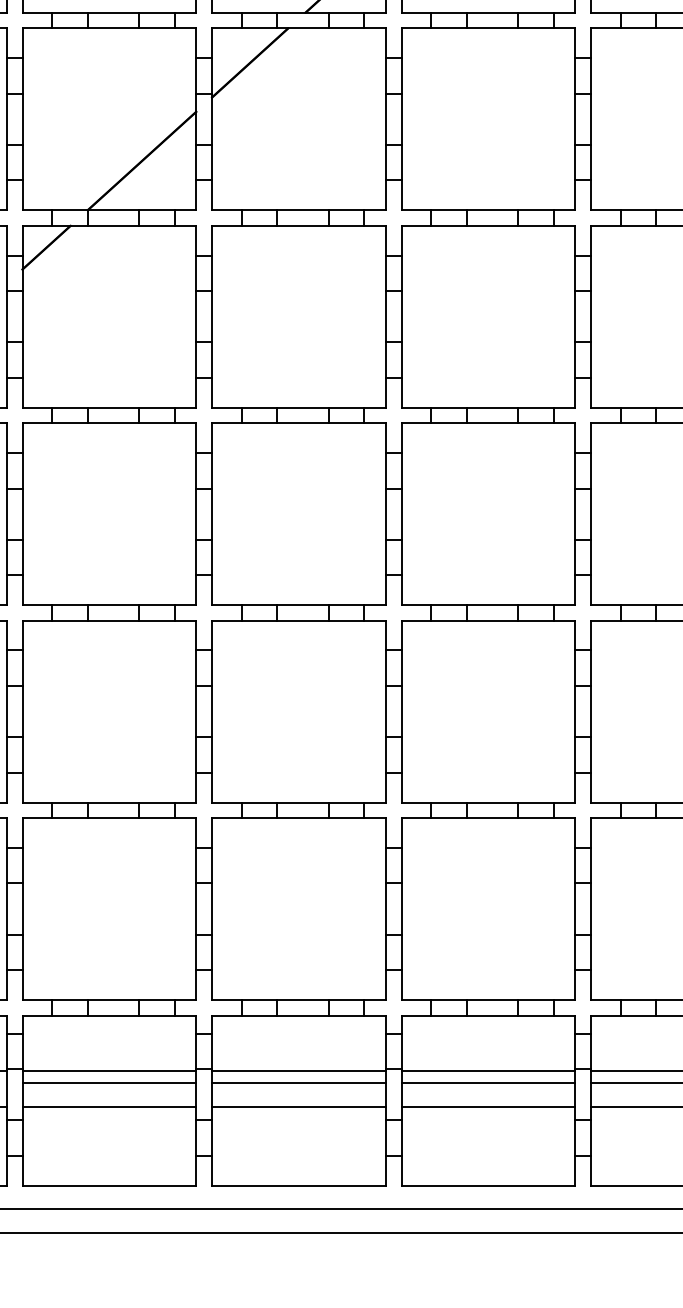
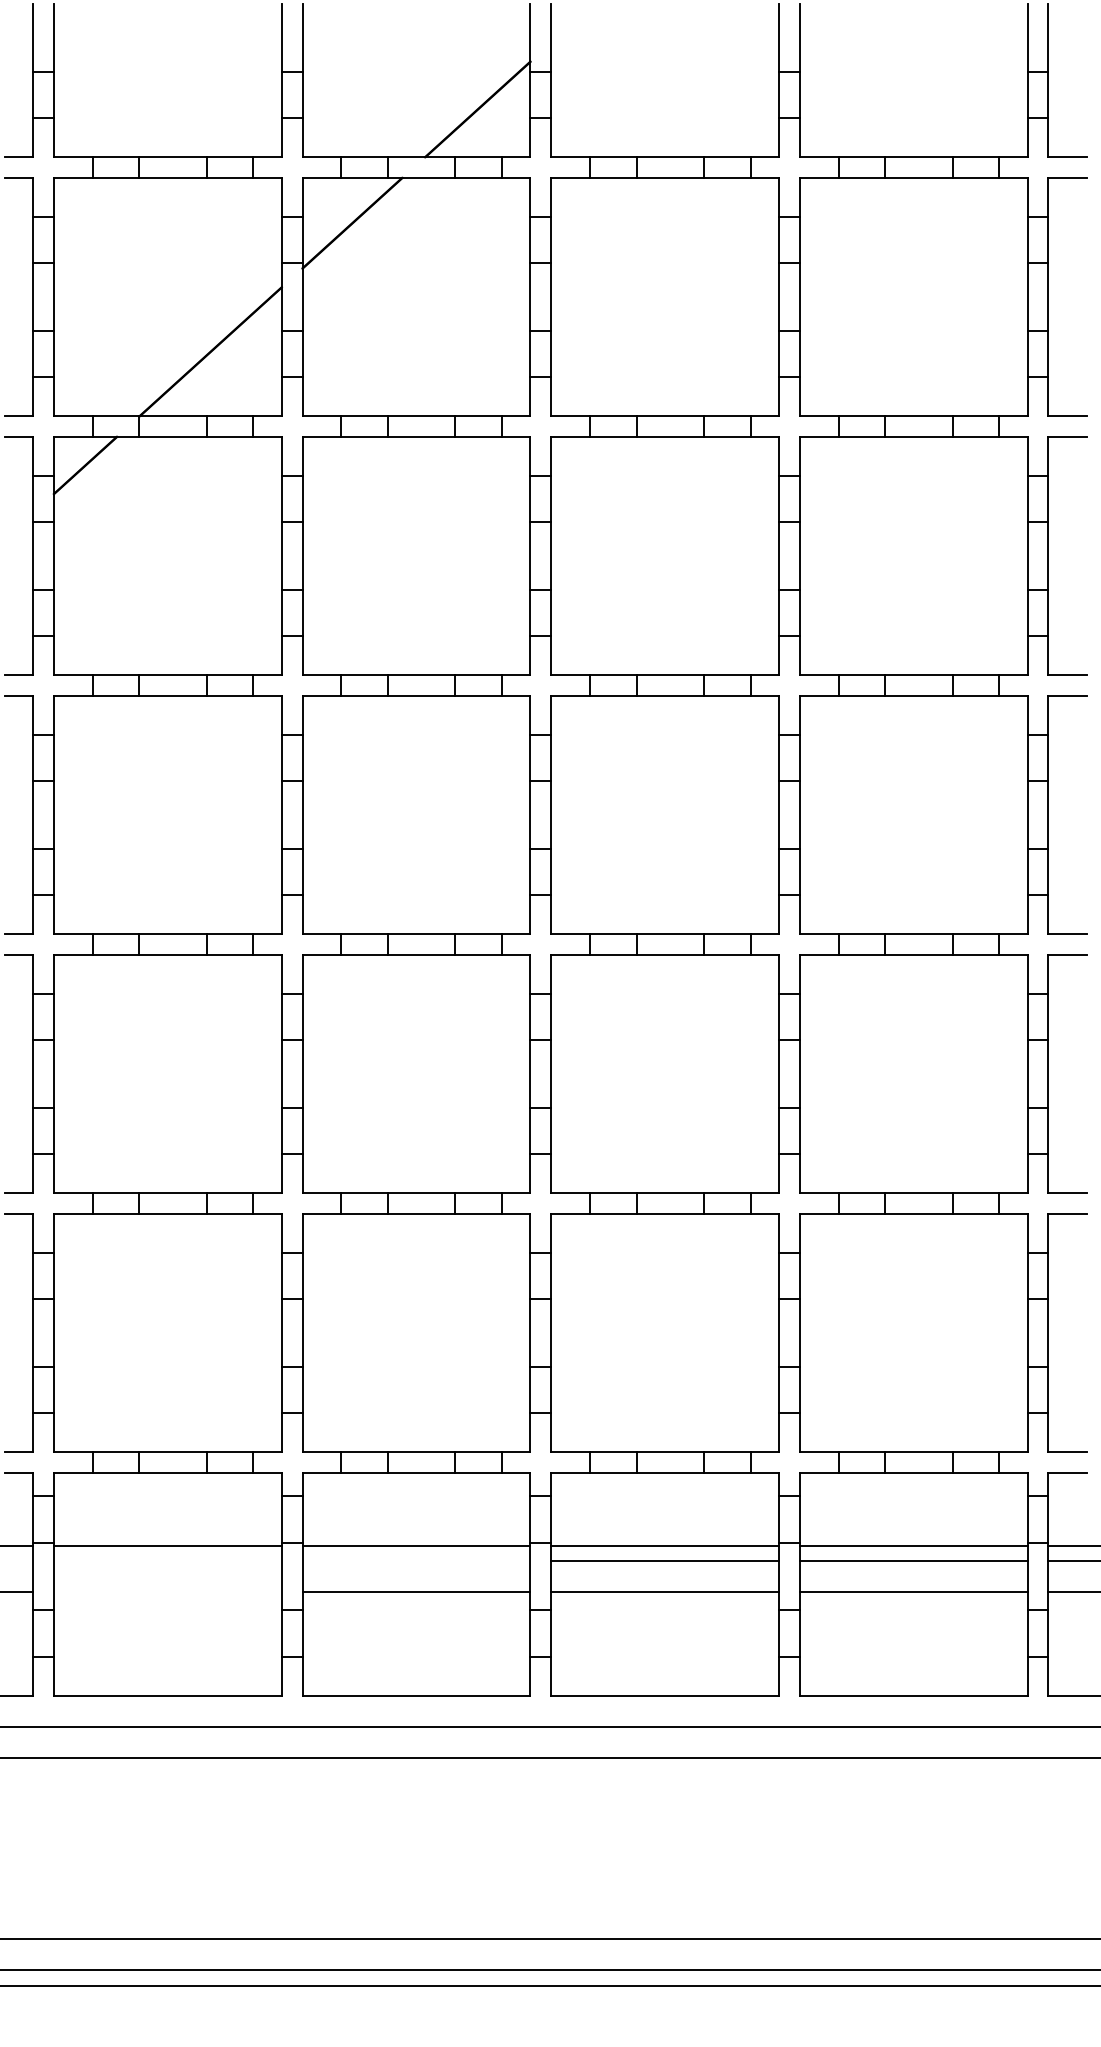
line: (109, 1082) -> (167, 1560), removed
line: (298, 1082) -> (416, 1560), removed
line: (109, 1106) -> (167, 1591), removed

